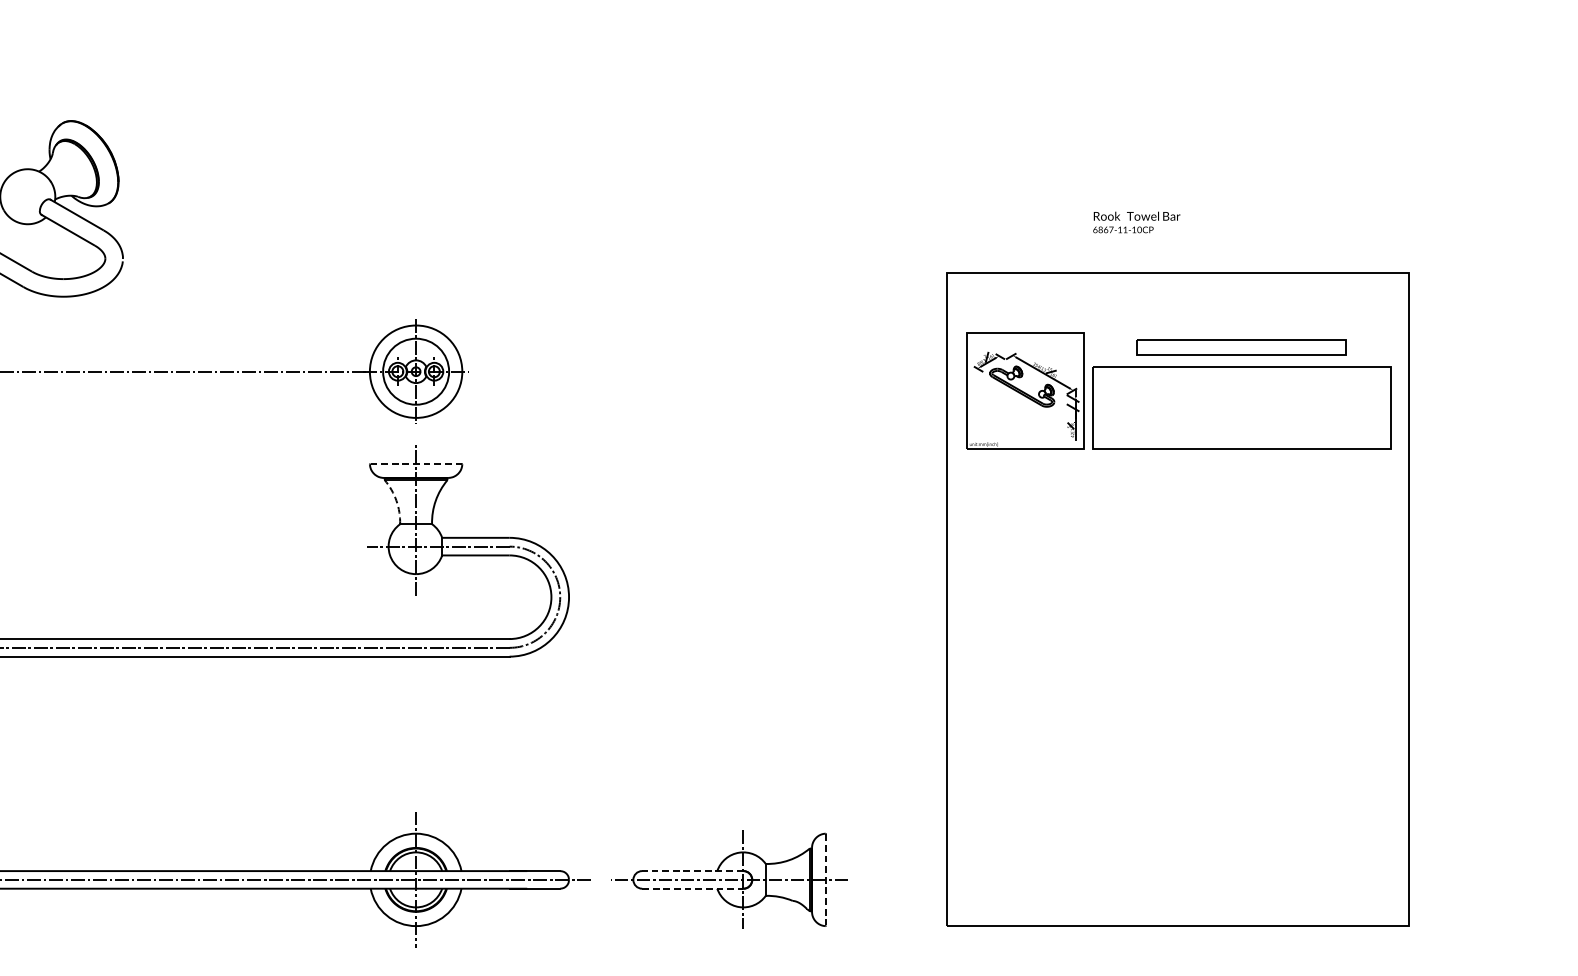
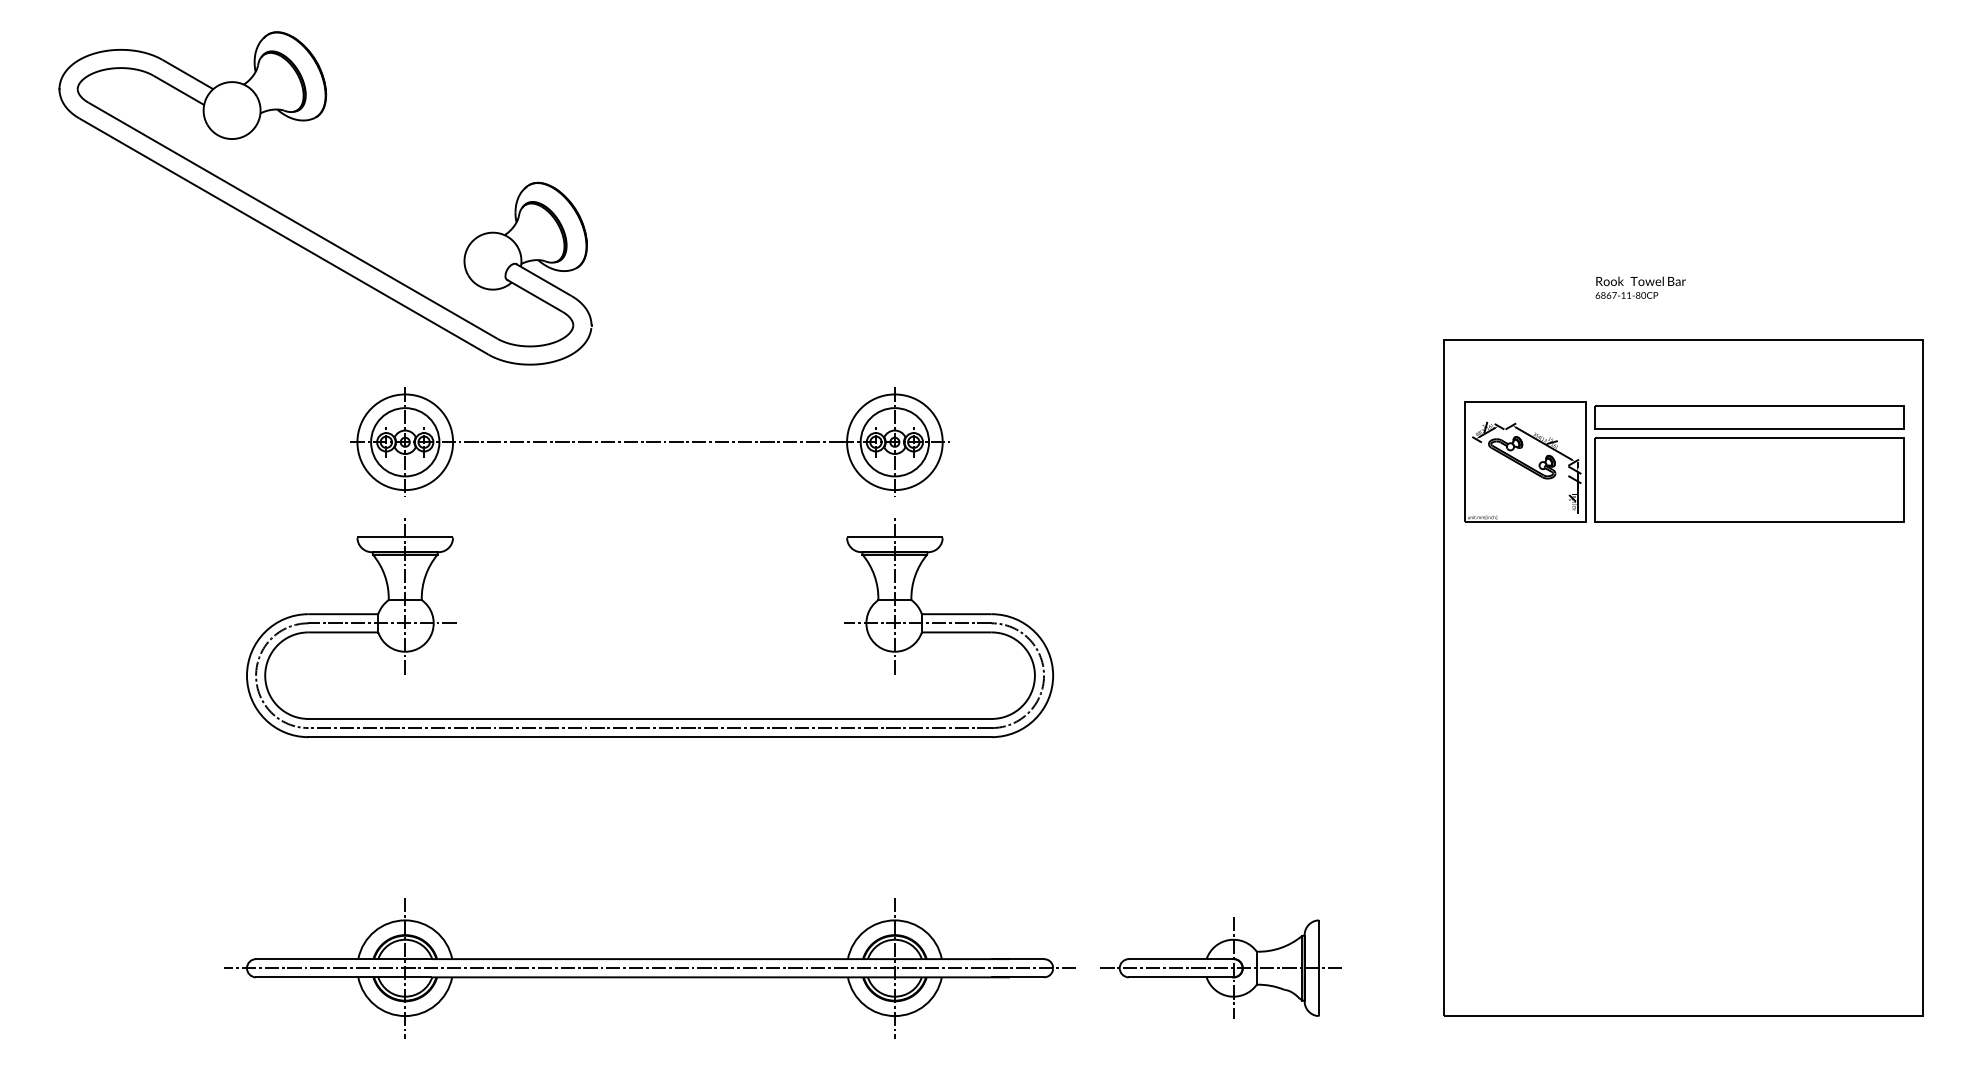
text: (1134, 229) -> (1638, 295), 6867-11-10CP -> 6867-11-80CP
part: (1241, 347) -> (1749, 417), size x1.43
line: (416, 463) -> (895, 537), dashed -> solid
arc: (396, 500) -> (874, 575), dashed -> solid
line: (692, 871) -> (1180, 959), dashed -> solid
line: (826, 880) -> (1319, 968), dashed -> solid
line: (693, 888) -> (1181, 977), dashed -> solid

